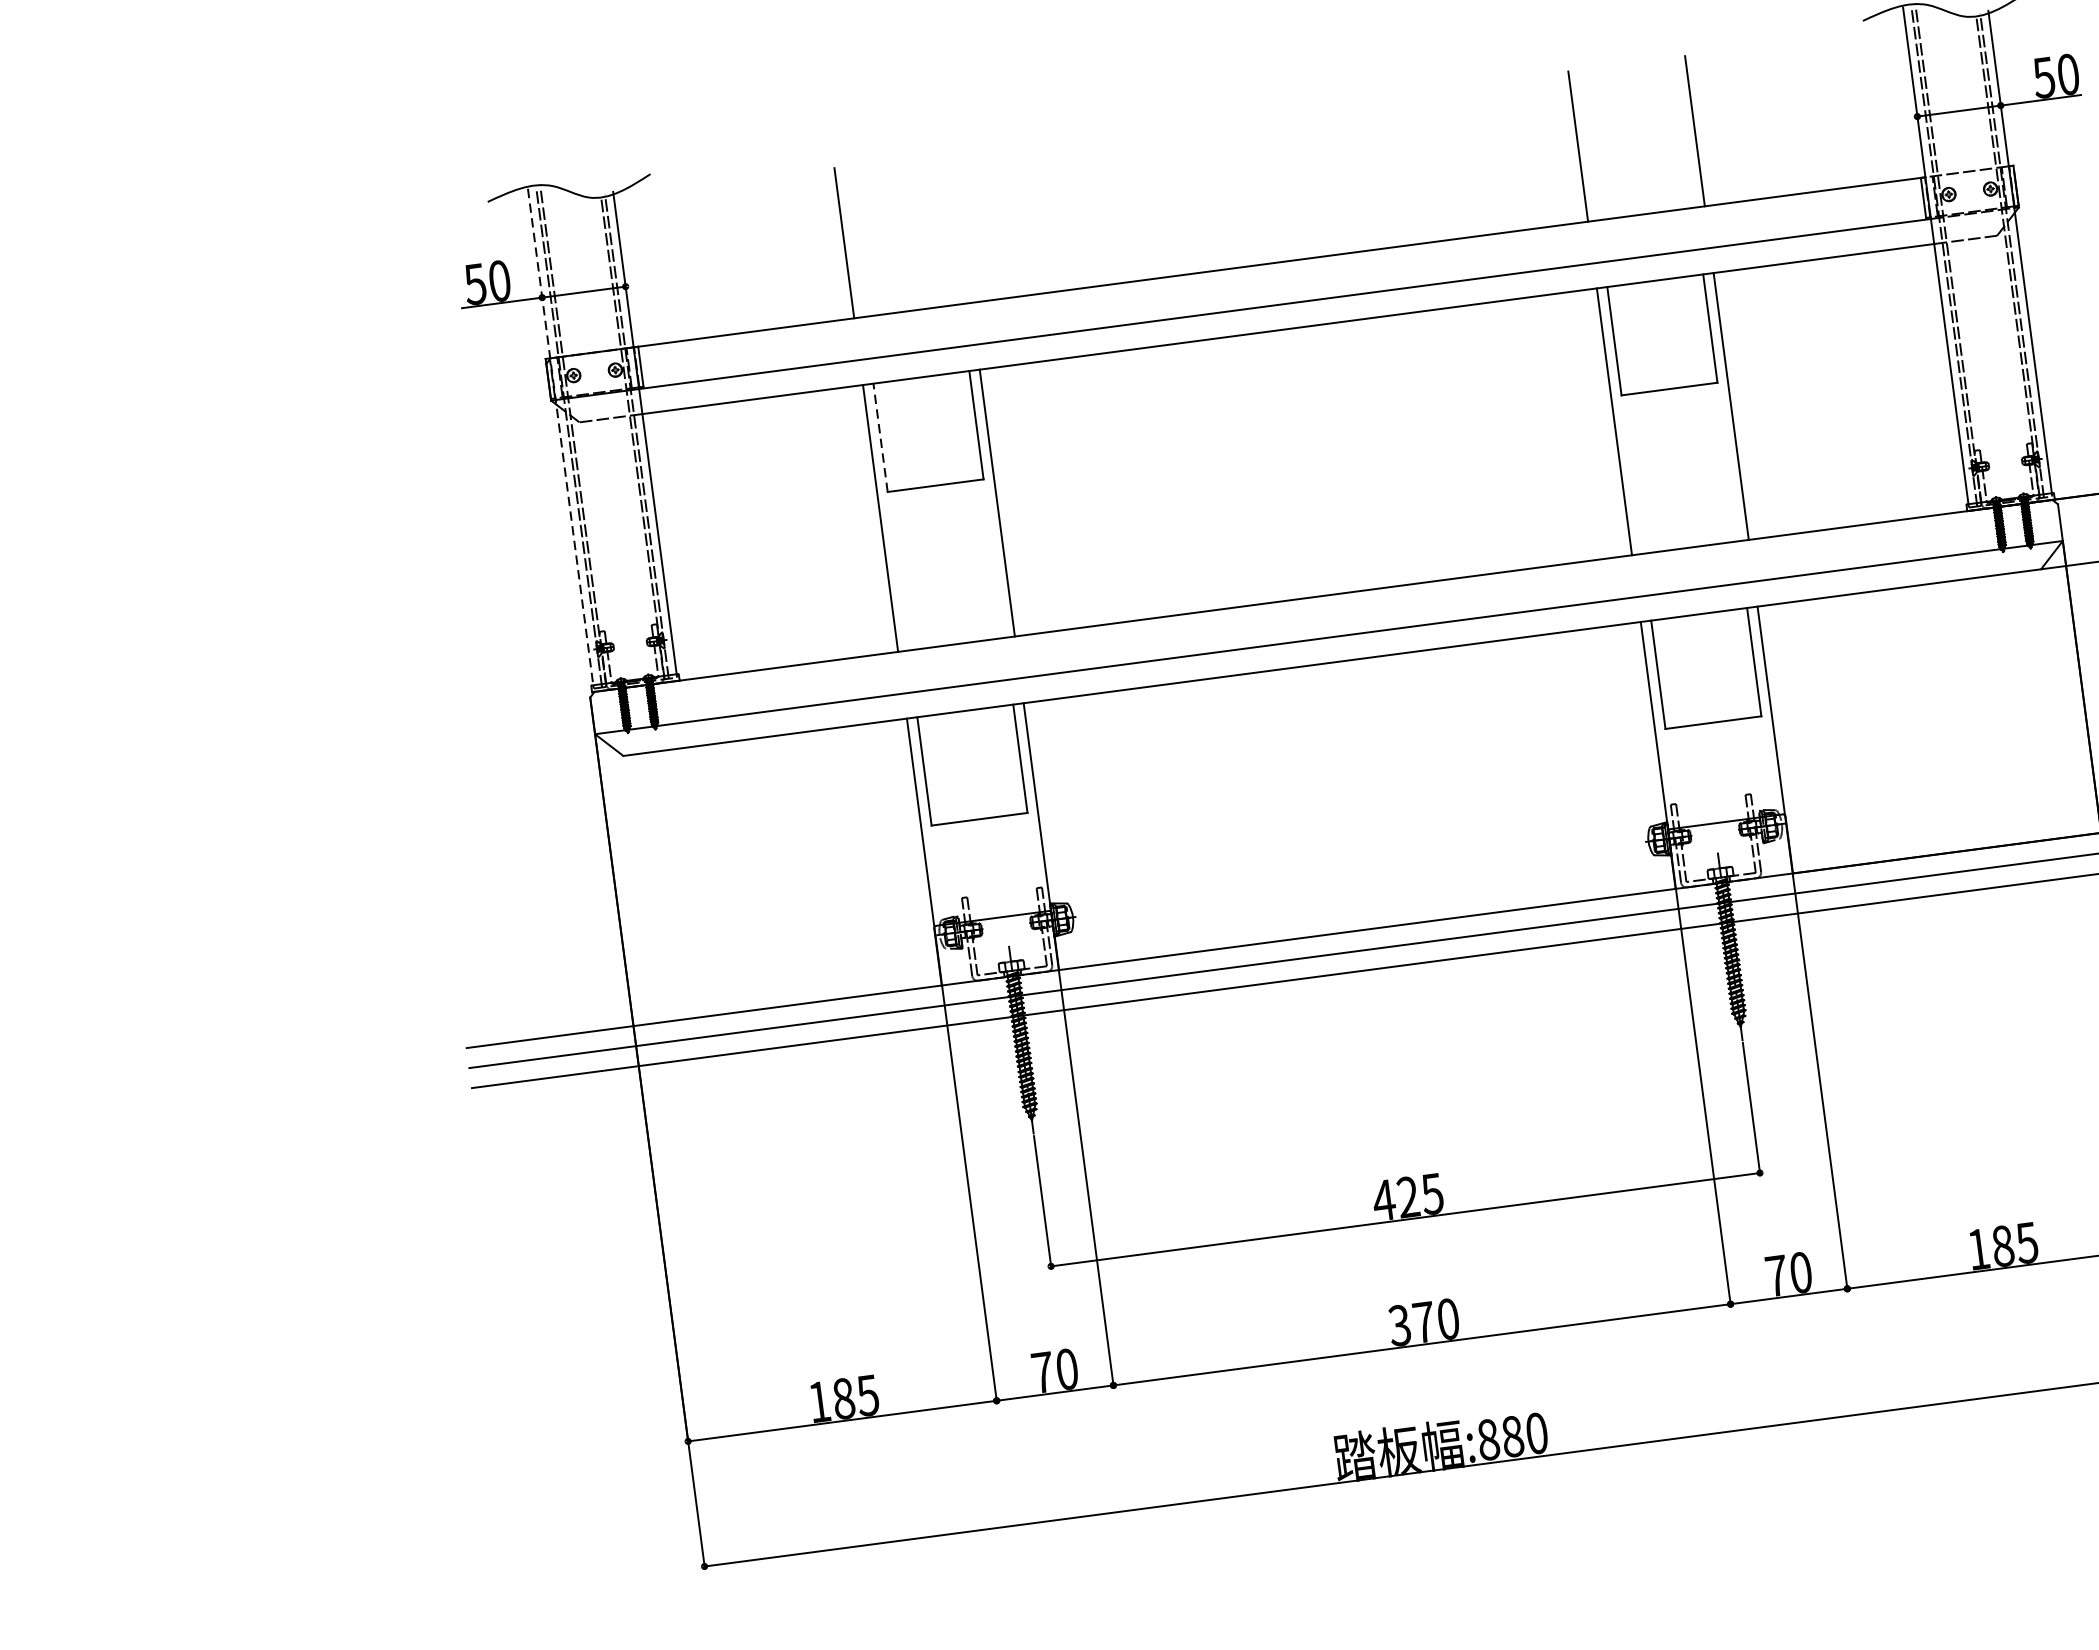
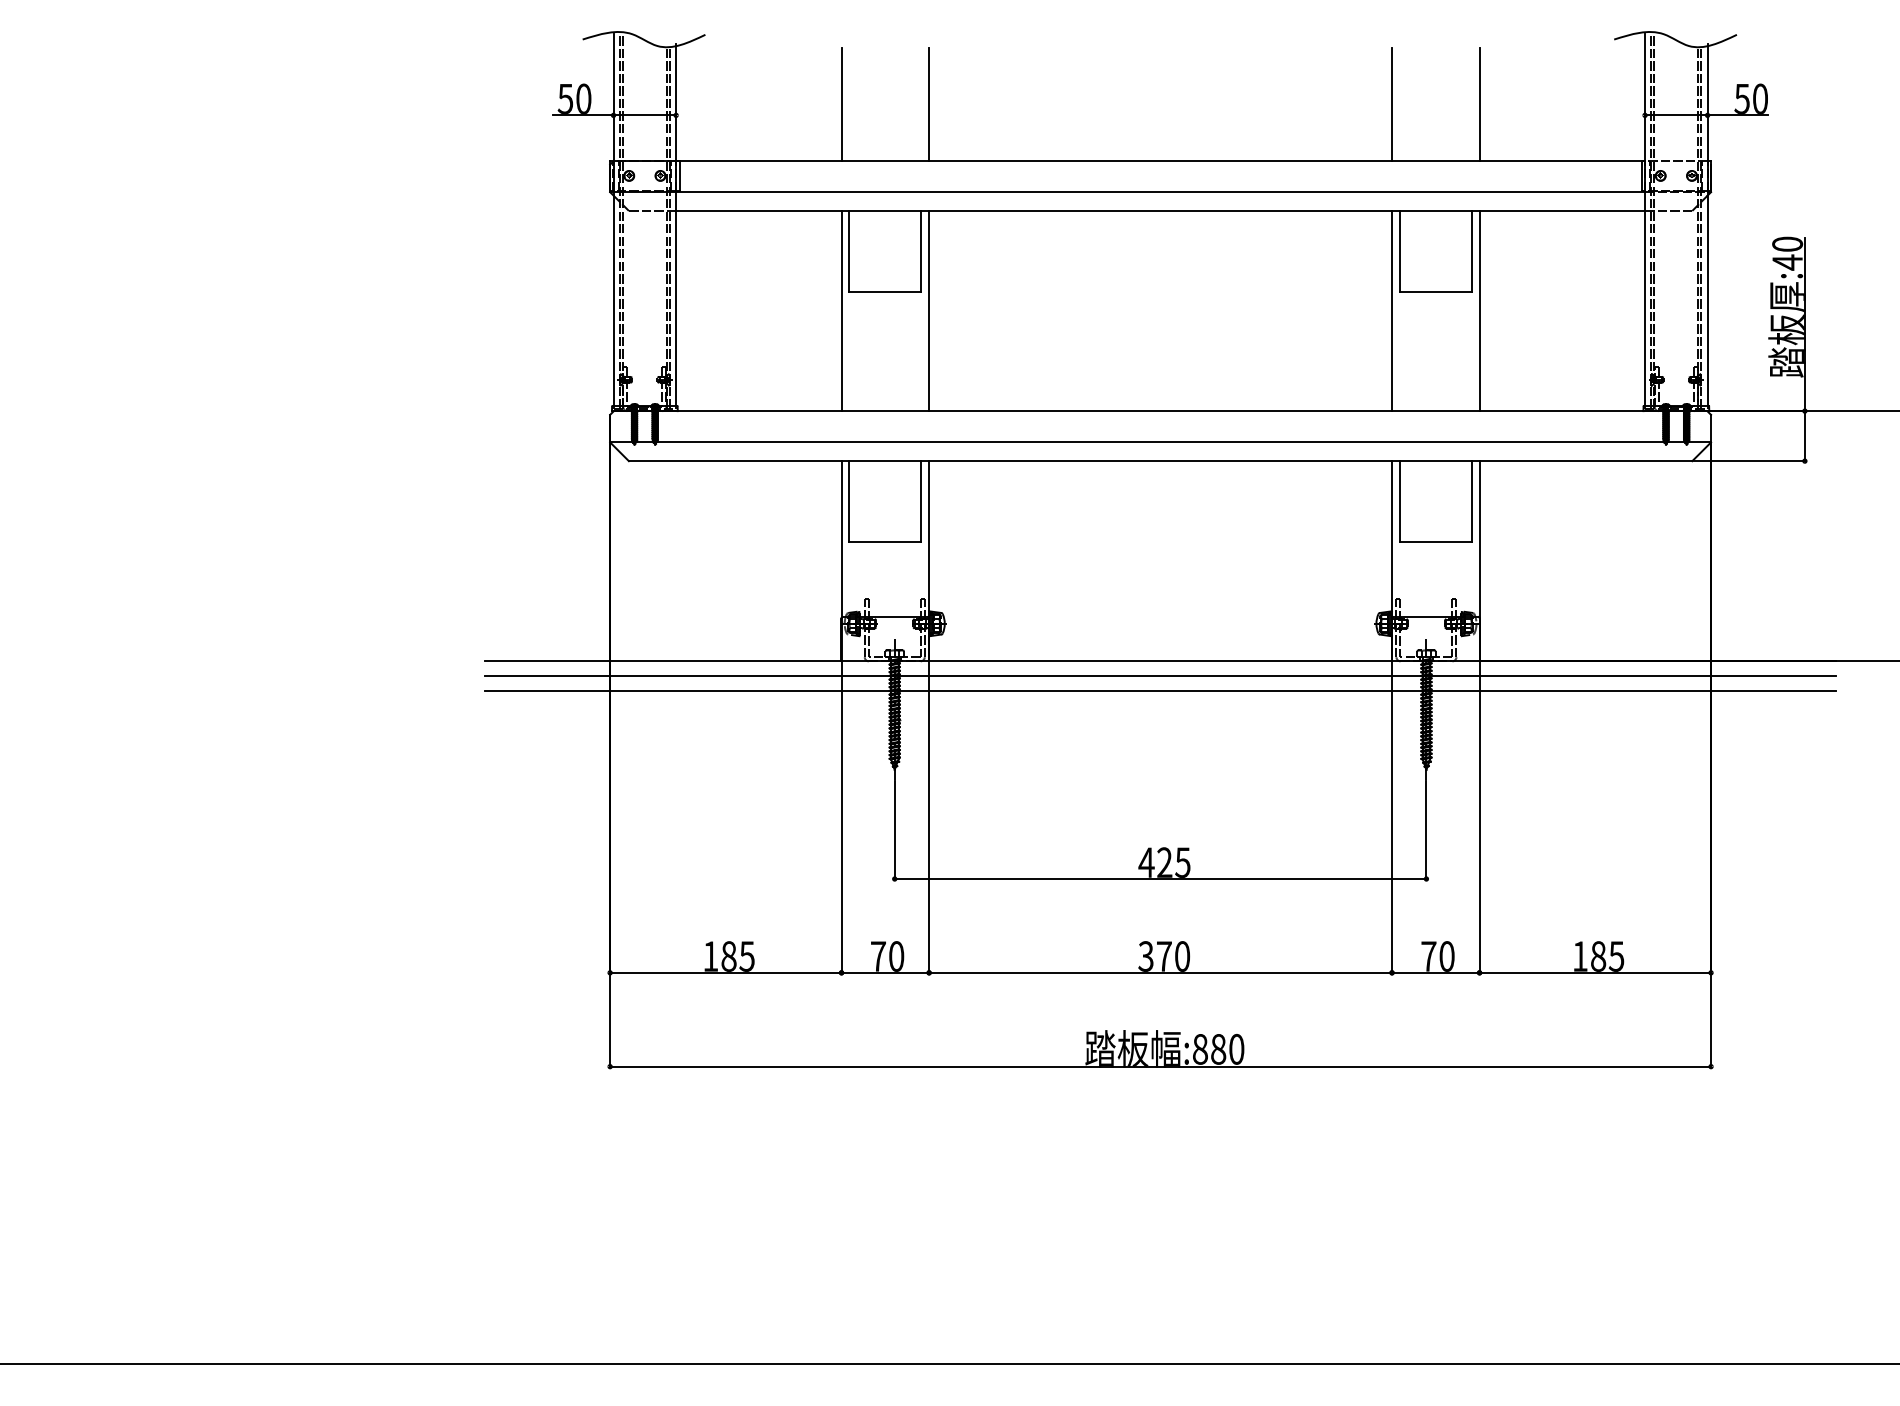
line: (961, 227) -> (929, 104), added
line: (560, 437) -> (613, 220), dashed -> solid
line: (880, 437) -> (849, 251), dashed -> solid

